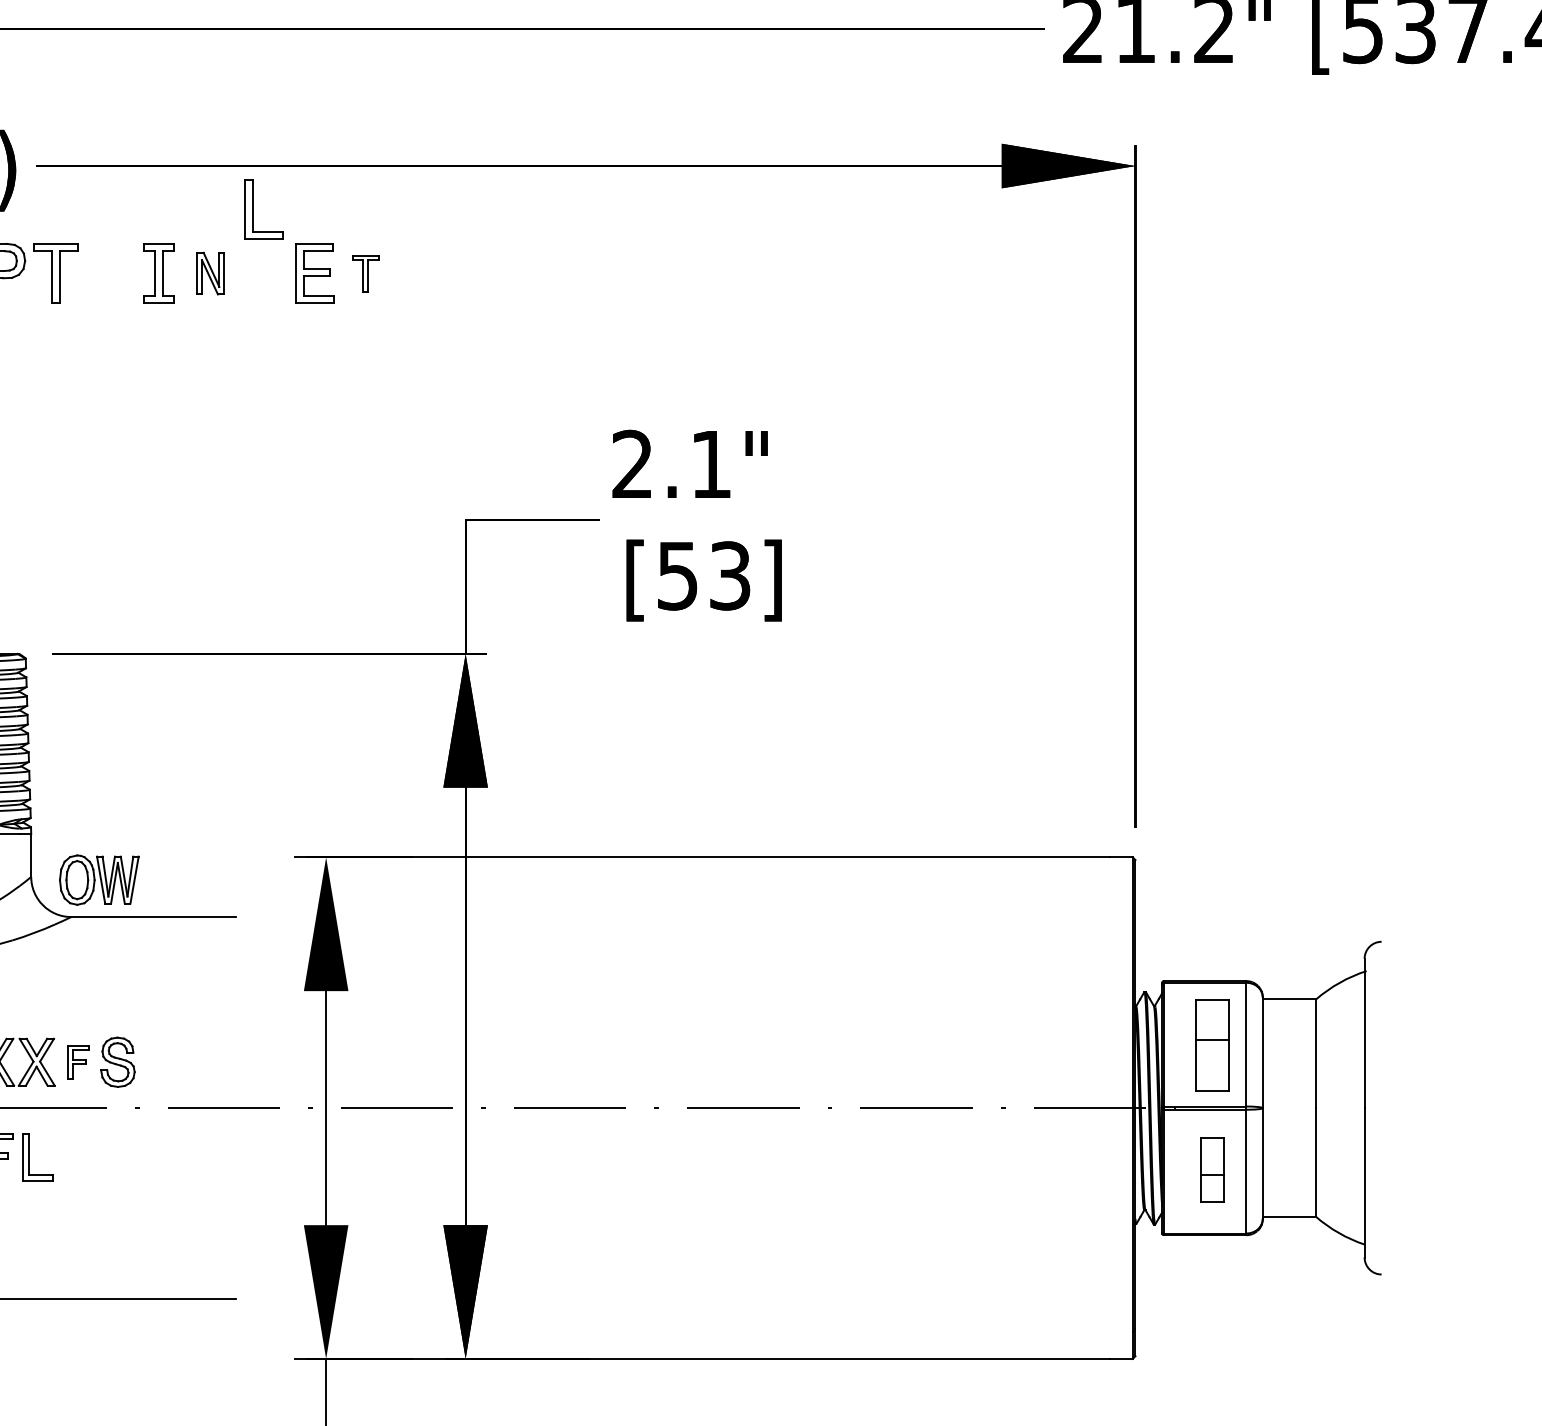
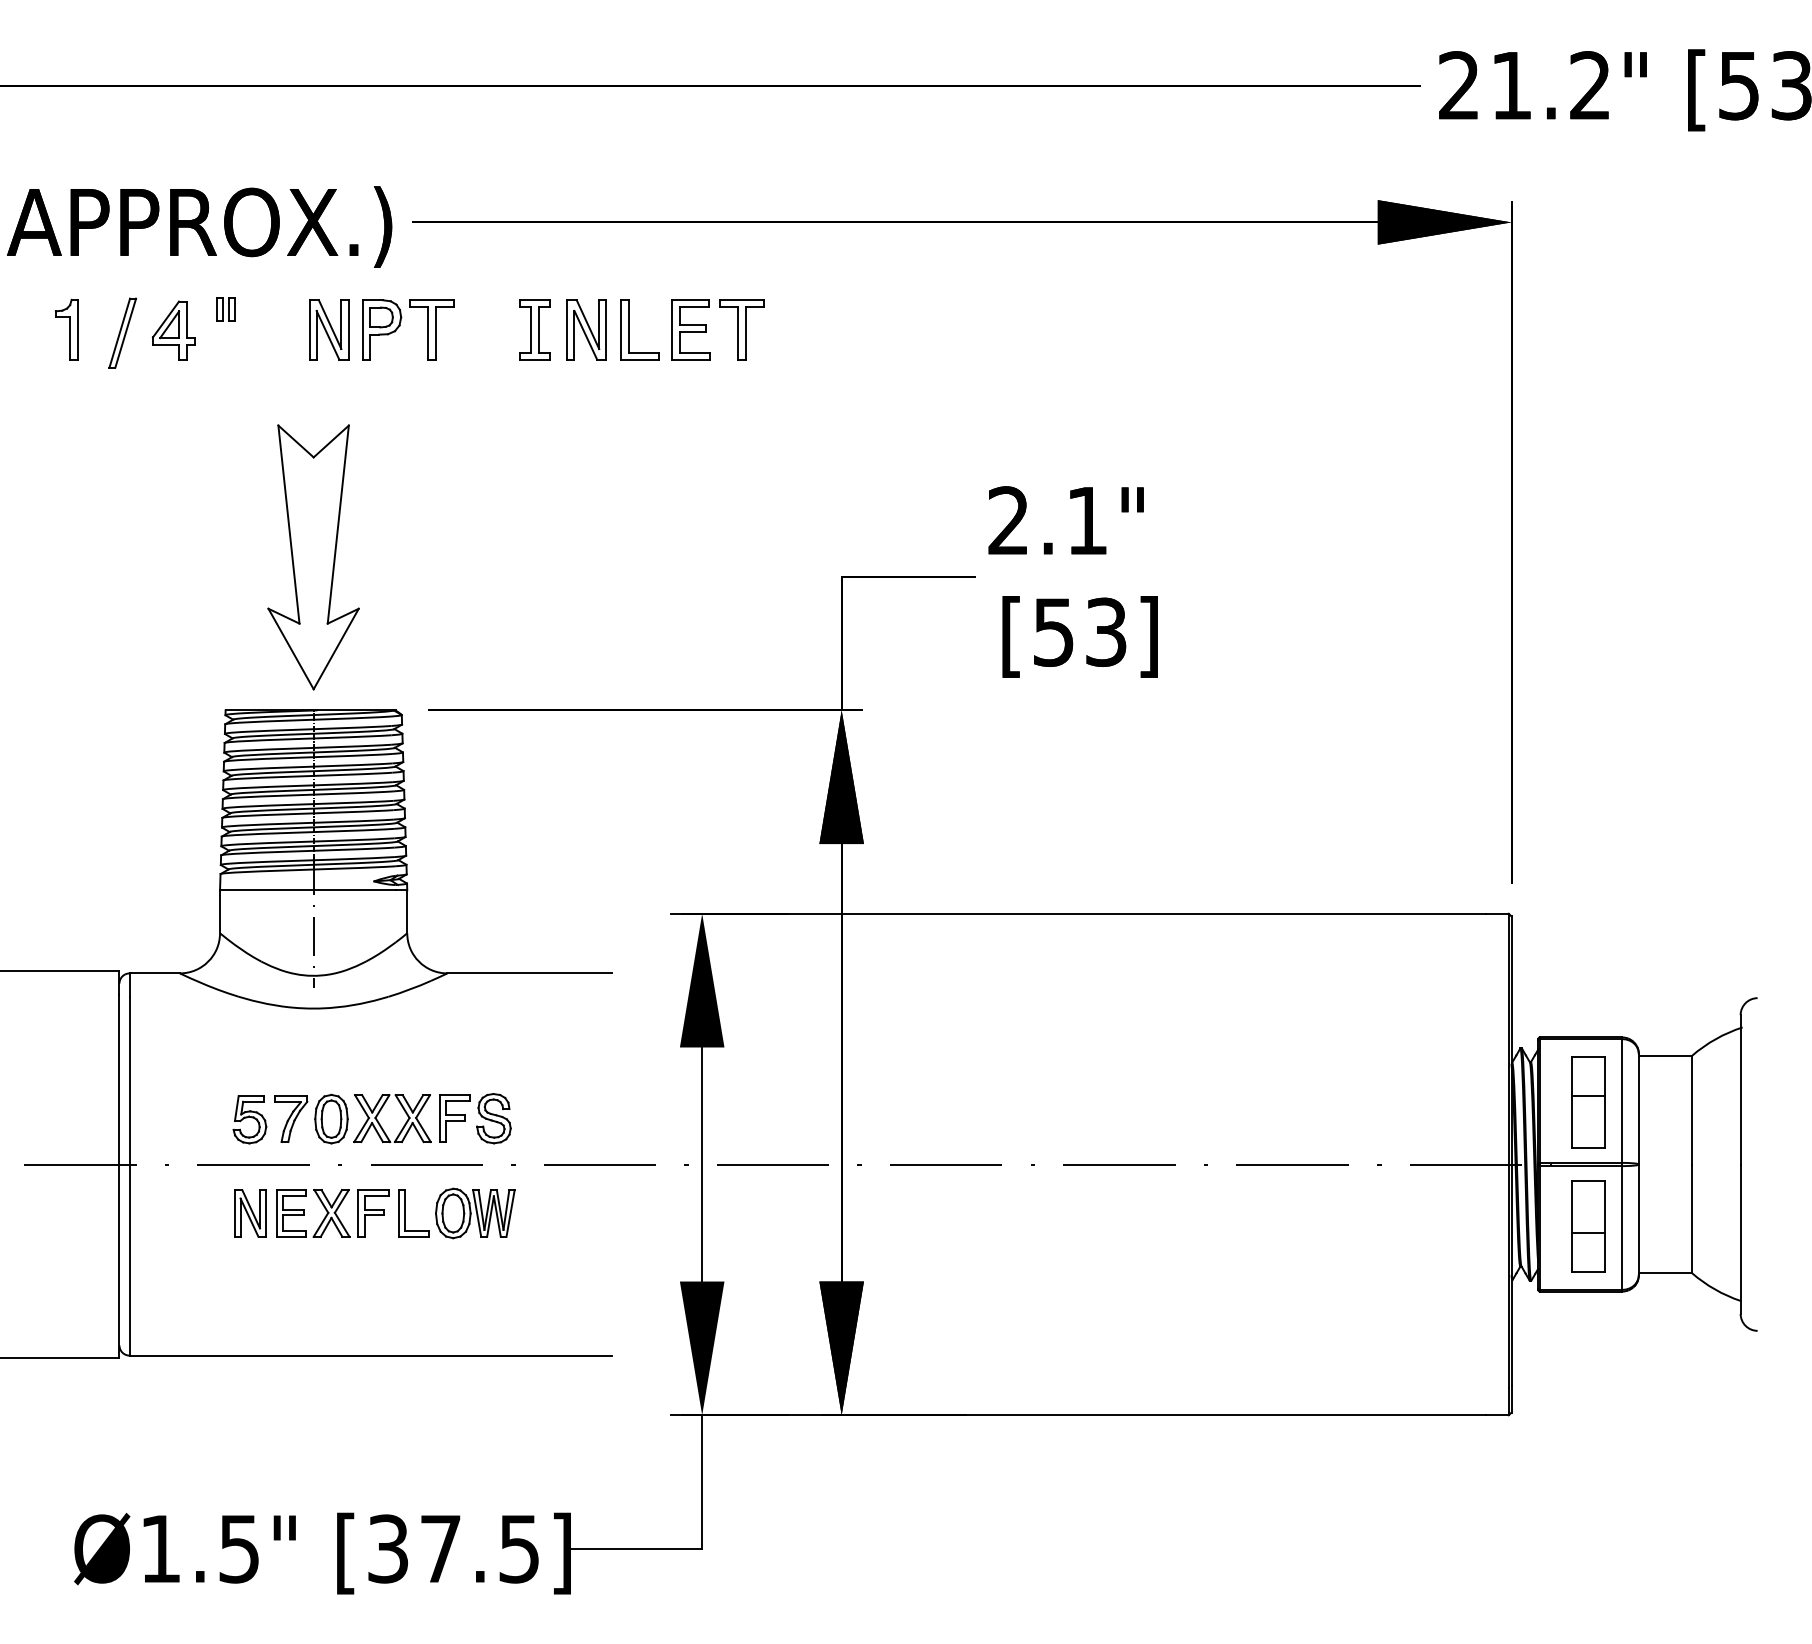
part: (253, 209) -> (629, 329), moved
part: (210, 273) -> (586, 329), size x1.43
part: (365, 273) -> (741, 329), size x1.67
part: (99, 880) -> (475, 1213), moved
part: (78, 1062) -> (454, 1118), size x1.43
part: (1212, 1170) -> (1588, 1226), size x1.43

